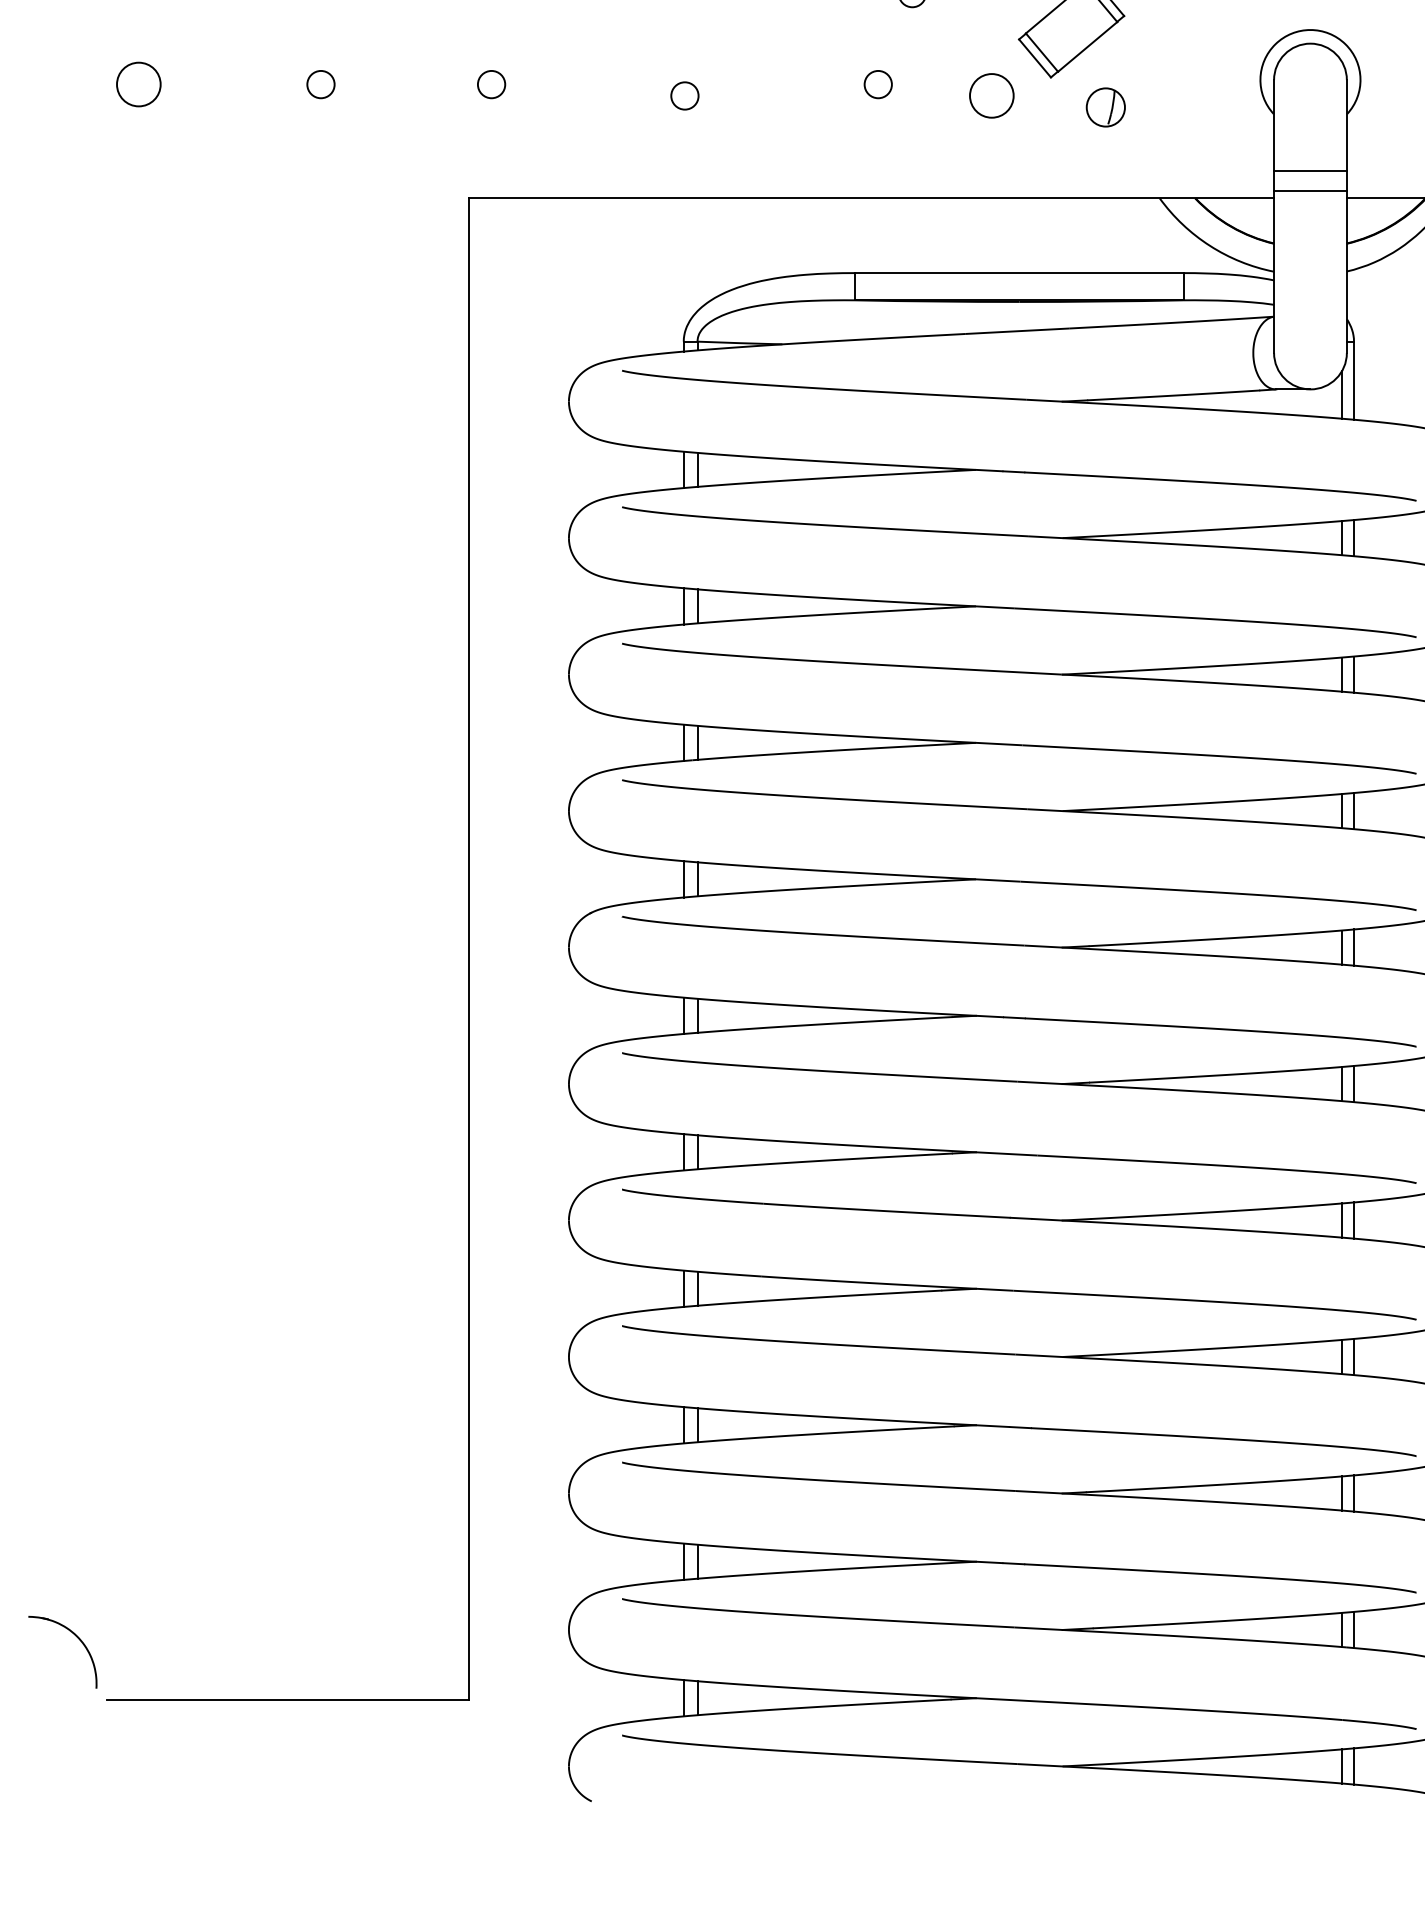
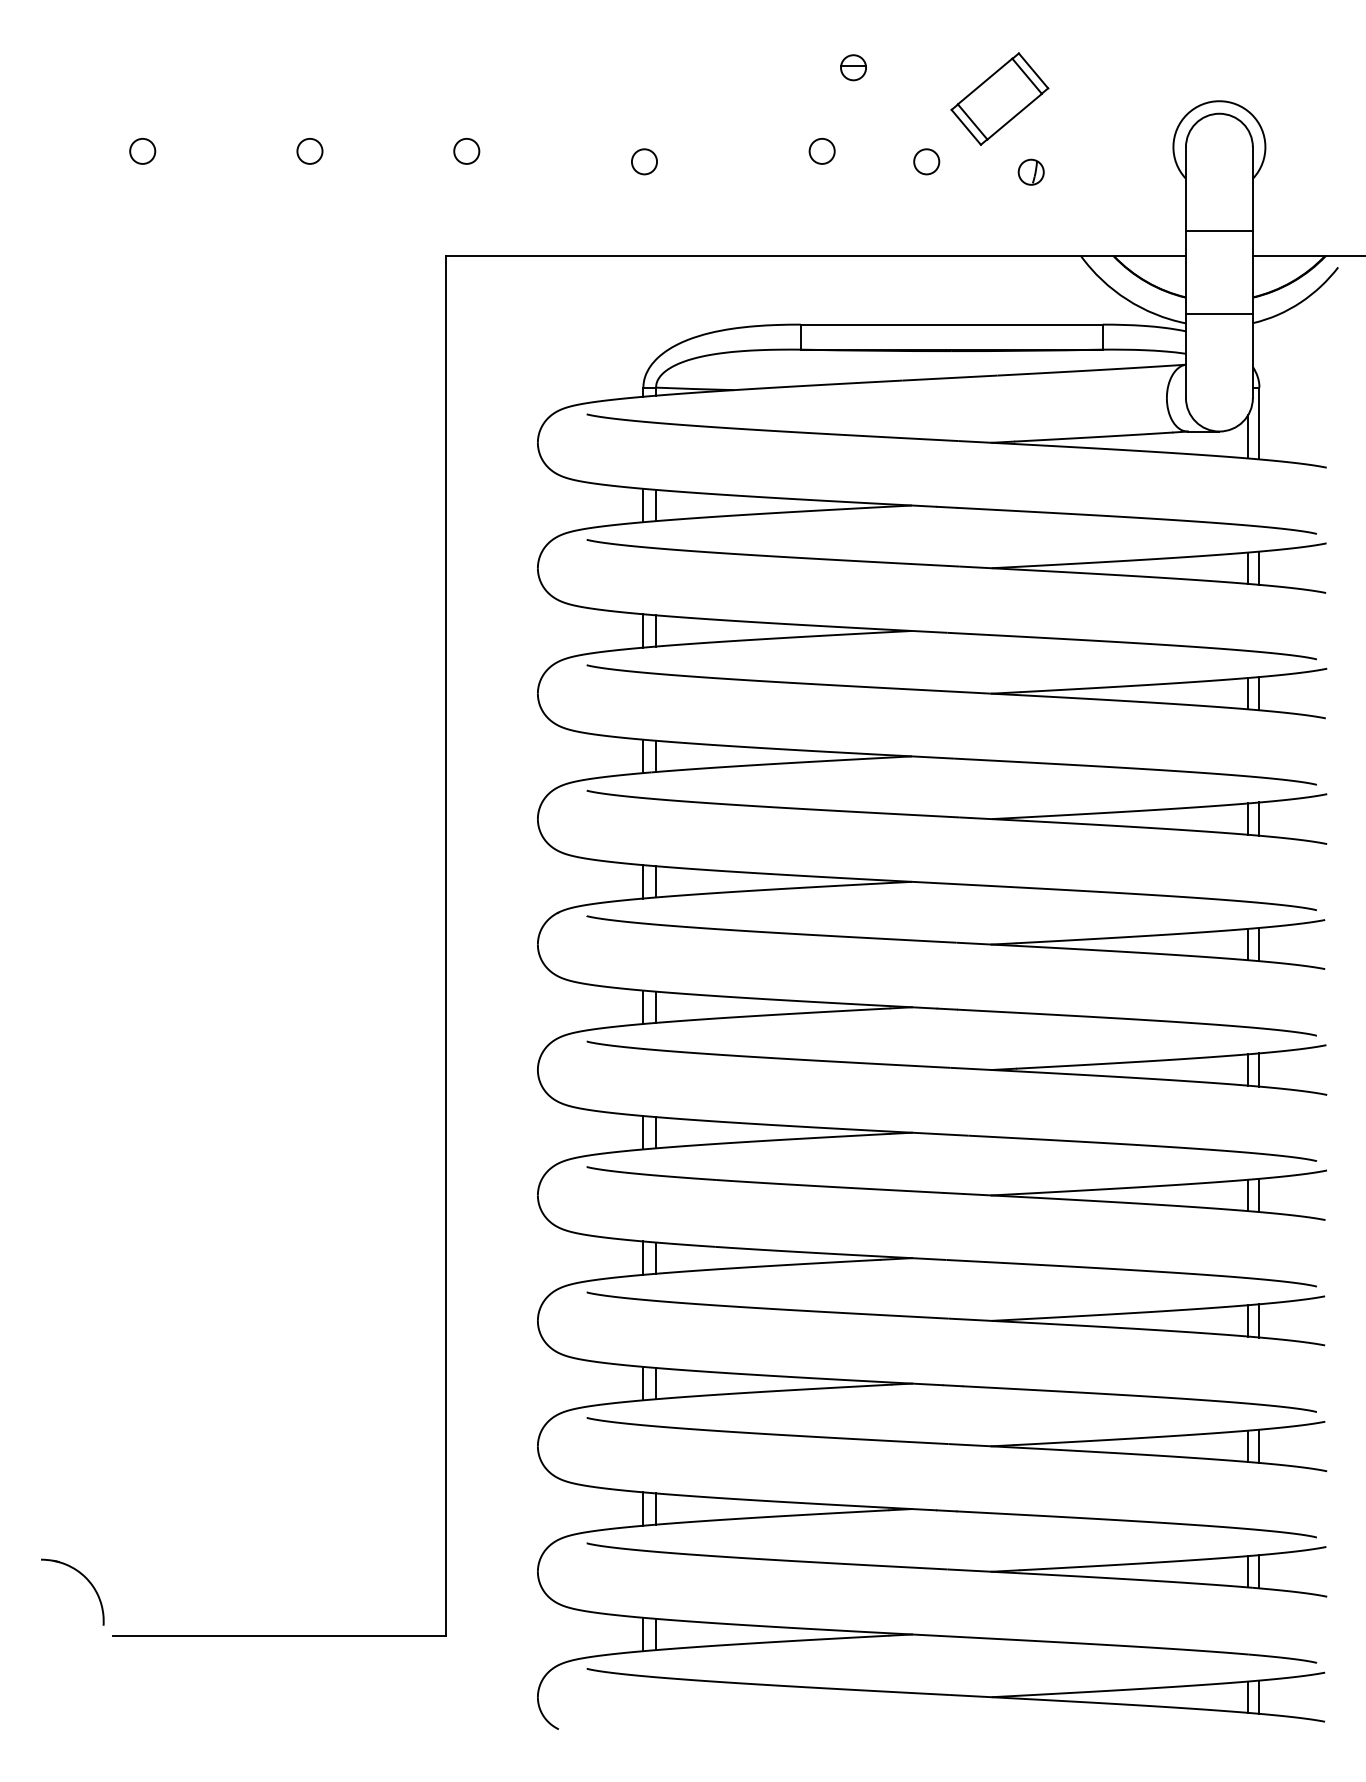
circle: (138, 84) -> (142, 151), size x0.62
circle: (991, 95) -> (926, 161), size x0.62
part: (1104, 106) -> (1030, 171), size x0.71
line: (1309, 191) -> (1218, 314), moved

